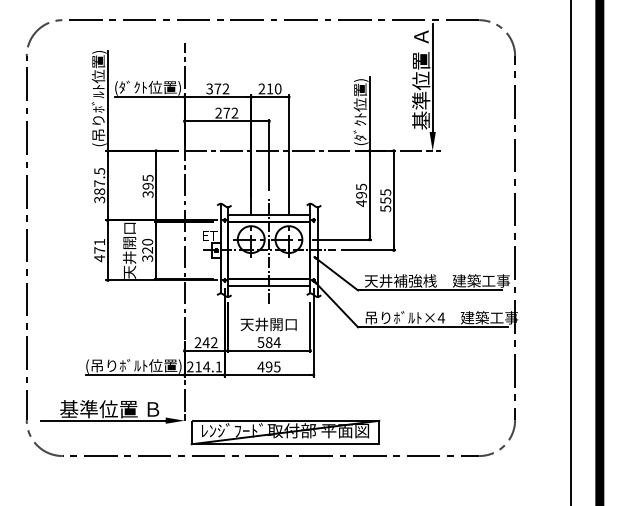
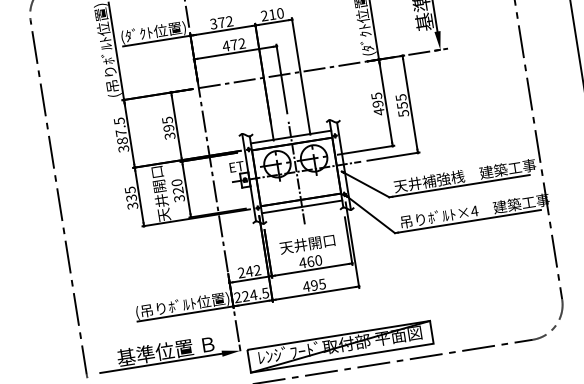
text: (218, 112) -> (225, 45), 272 -> 472
text: (99, 250) -> (131, 198), 471 -> 335
text: (268, 342) -> (310, 261), 584 -> 460
text: (208, 366) -> (255, 294), 214.1 -> 224.5

